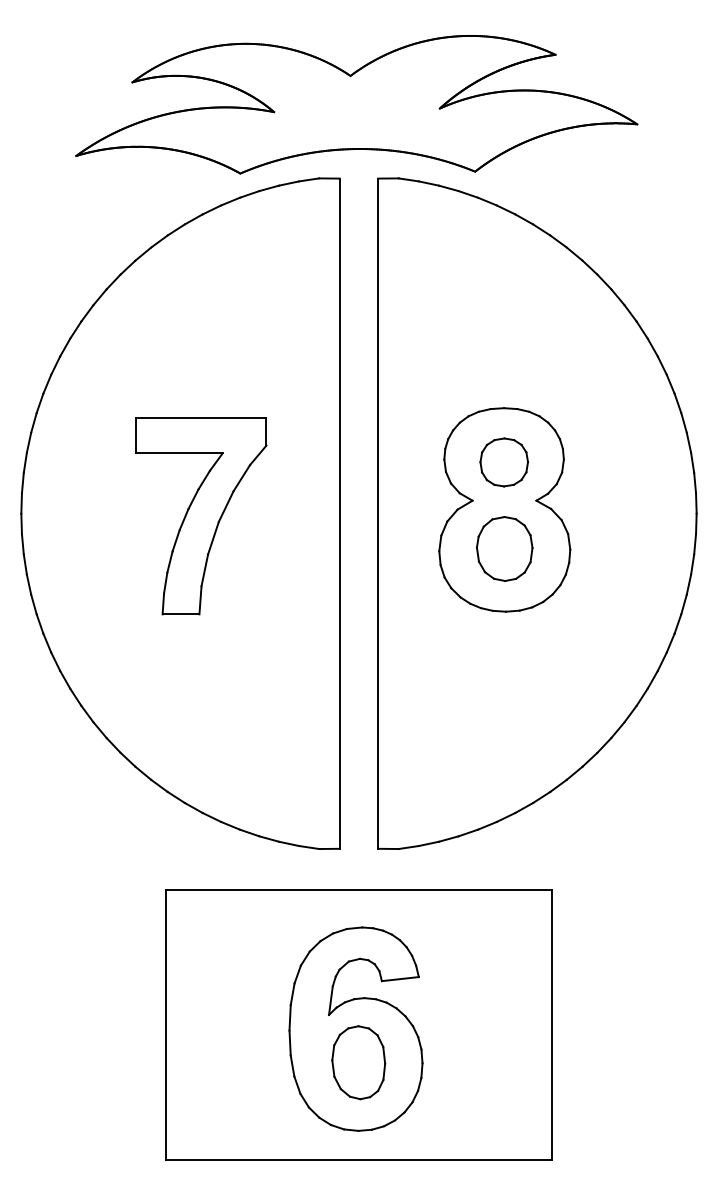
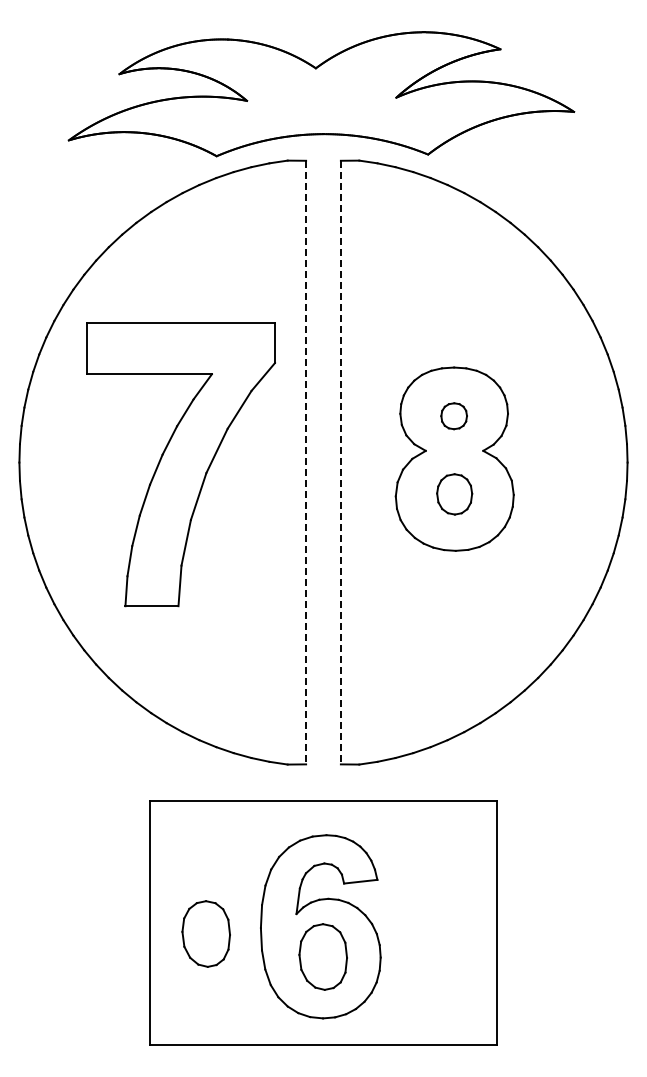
part: (503, 461) -> (453, 415), size x0.6
line: (340, 513) -> (306, 462), solid -> dashed
line: (377, 513) -> (340, 462), solid -> dashed
part: (201, 515) -> (181, 464), size x1.6
part: (504, 549) -> (454, 494), size x0.7
part: (227, 1036) -> (205, 933), added

